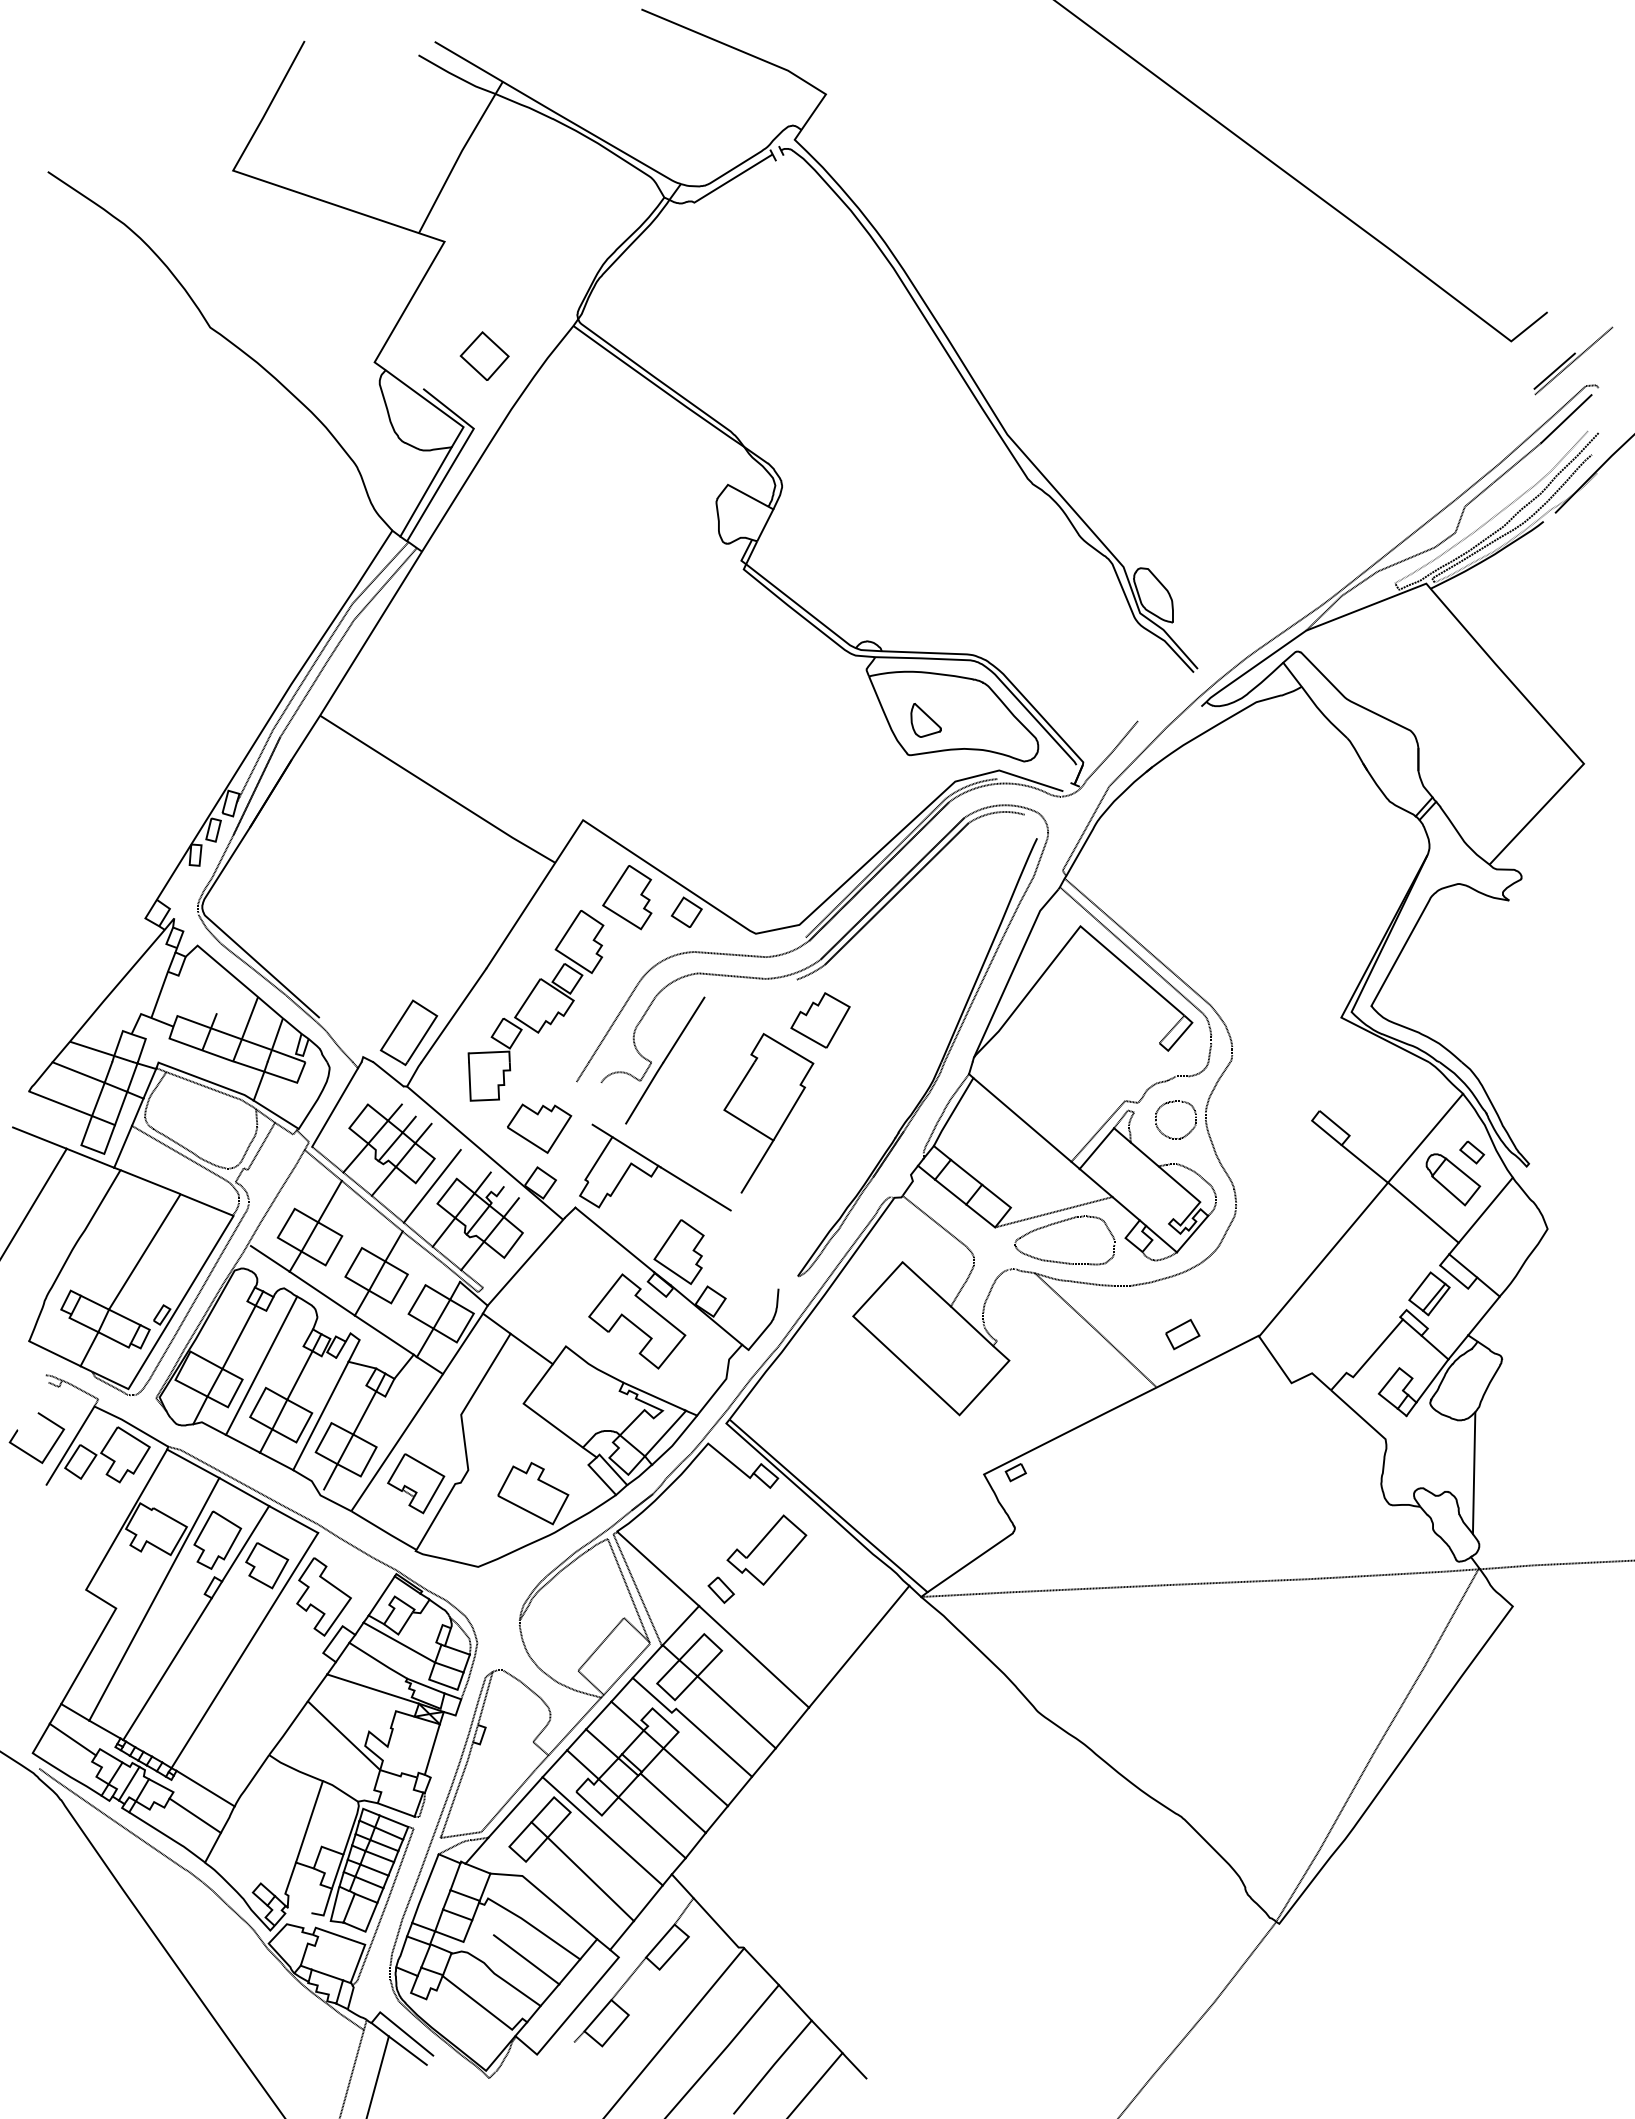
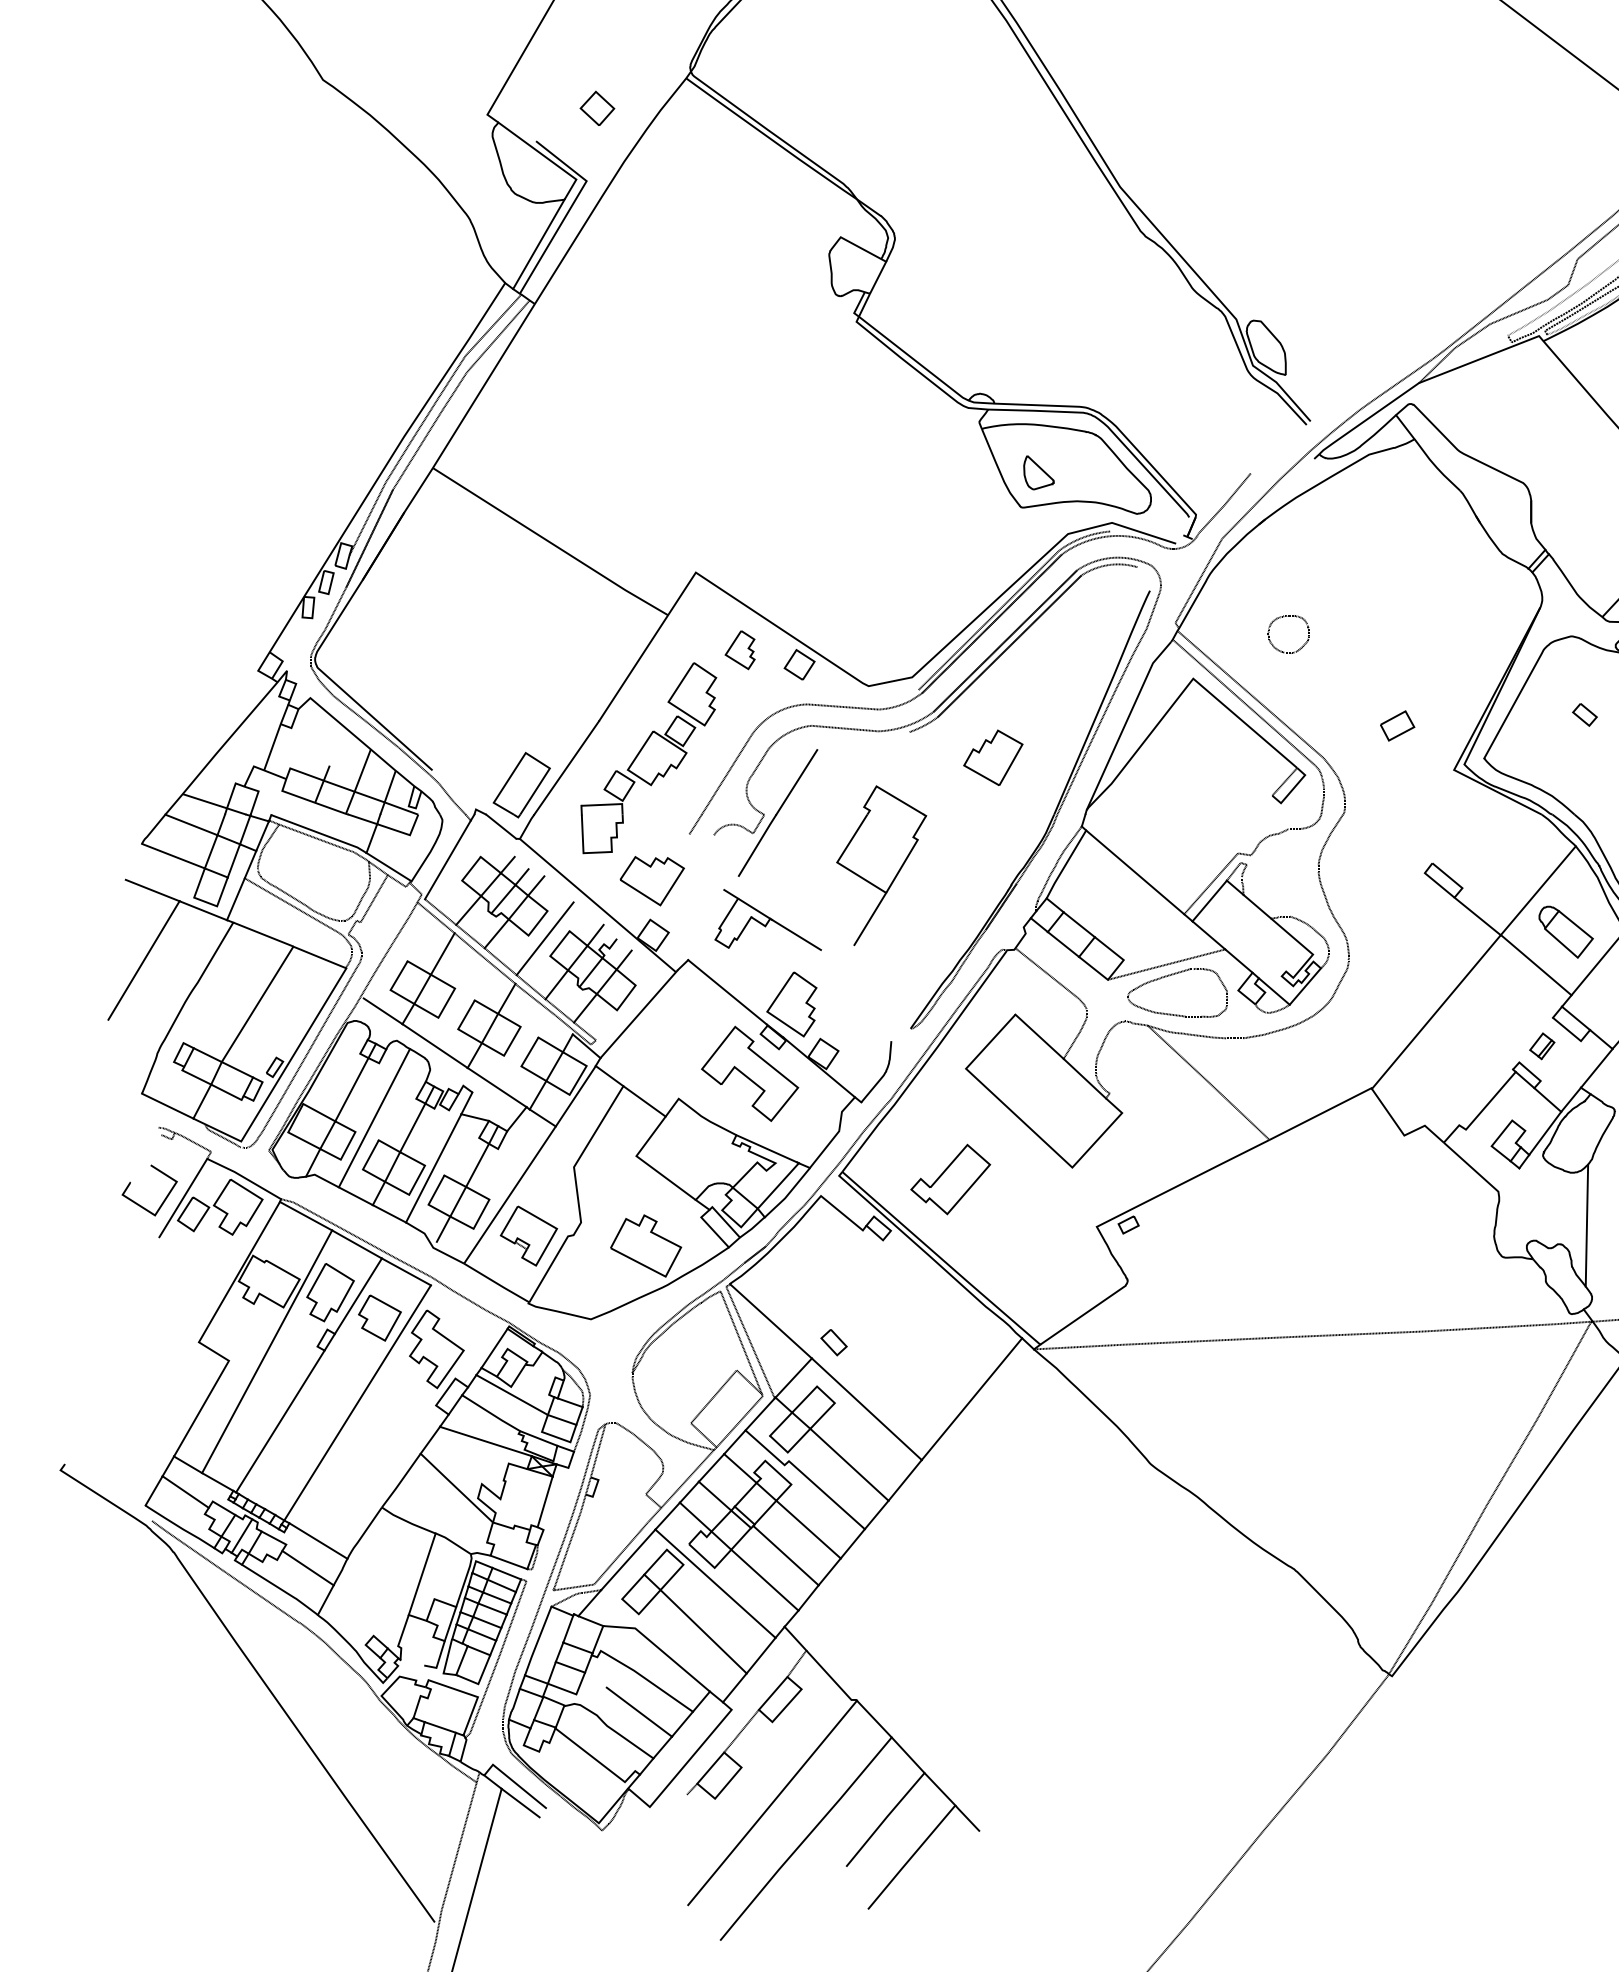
part: (484, 355) -> (597, 107), size x0.7
part: (627, 897) -> (740, 649), size x0.6
part: (820, 1020) -> (993, 757), moved
part: (1174, 1102) -> (1287, 616), moved
part: (1472, 1152) -> (1585, 714), moved
part: (655, 1167) -> (768, 919), size x0.7
part: (1429, 1293) -> (1542, 1045), size x0.6
part: (1182, 1334) -> (1397, 725), moved
part: (766, 1549) -> (950, 1178), moved

